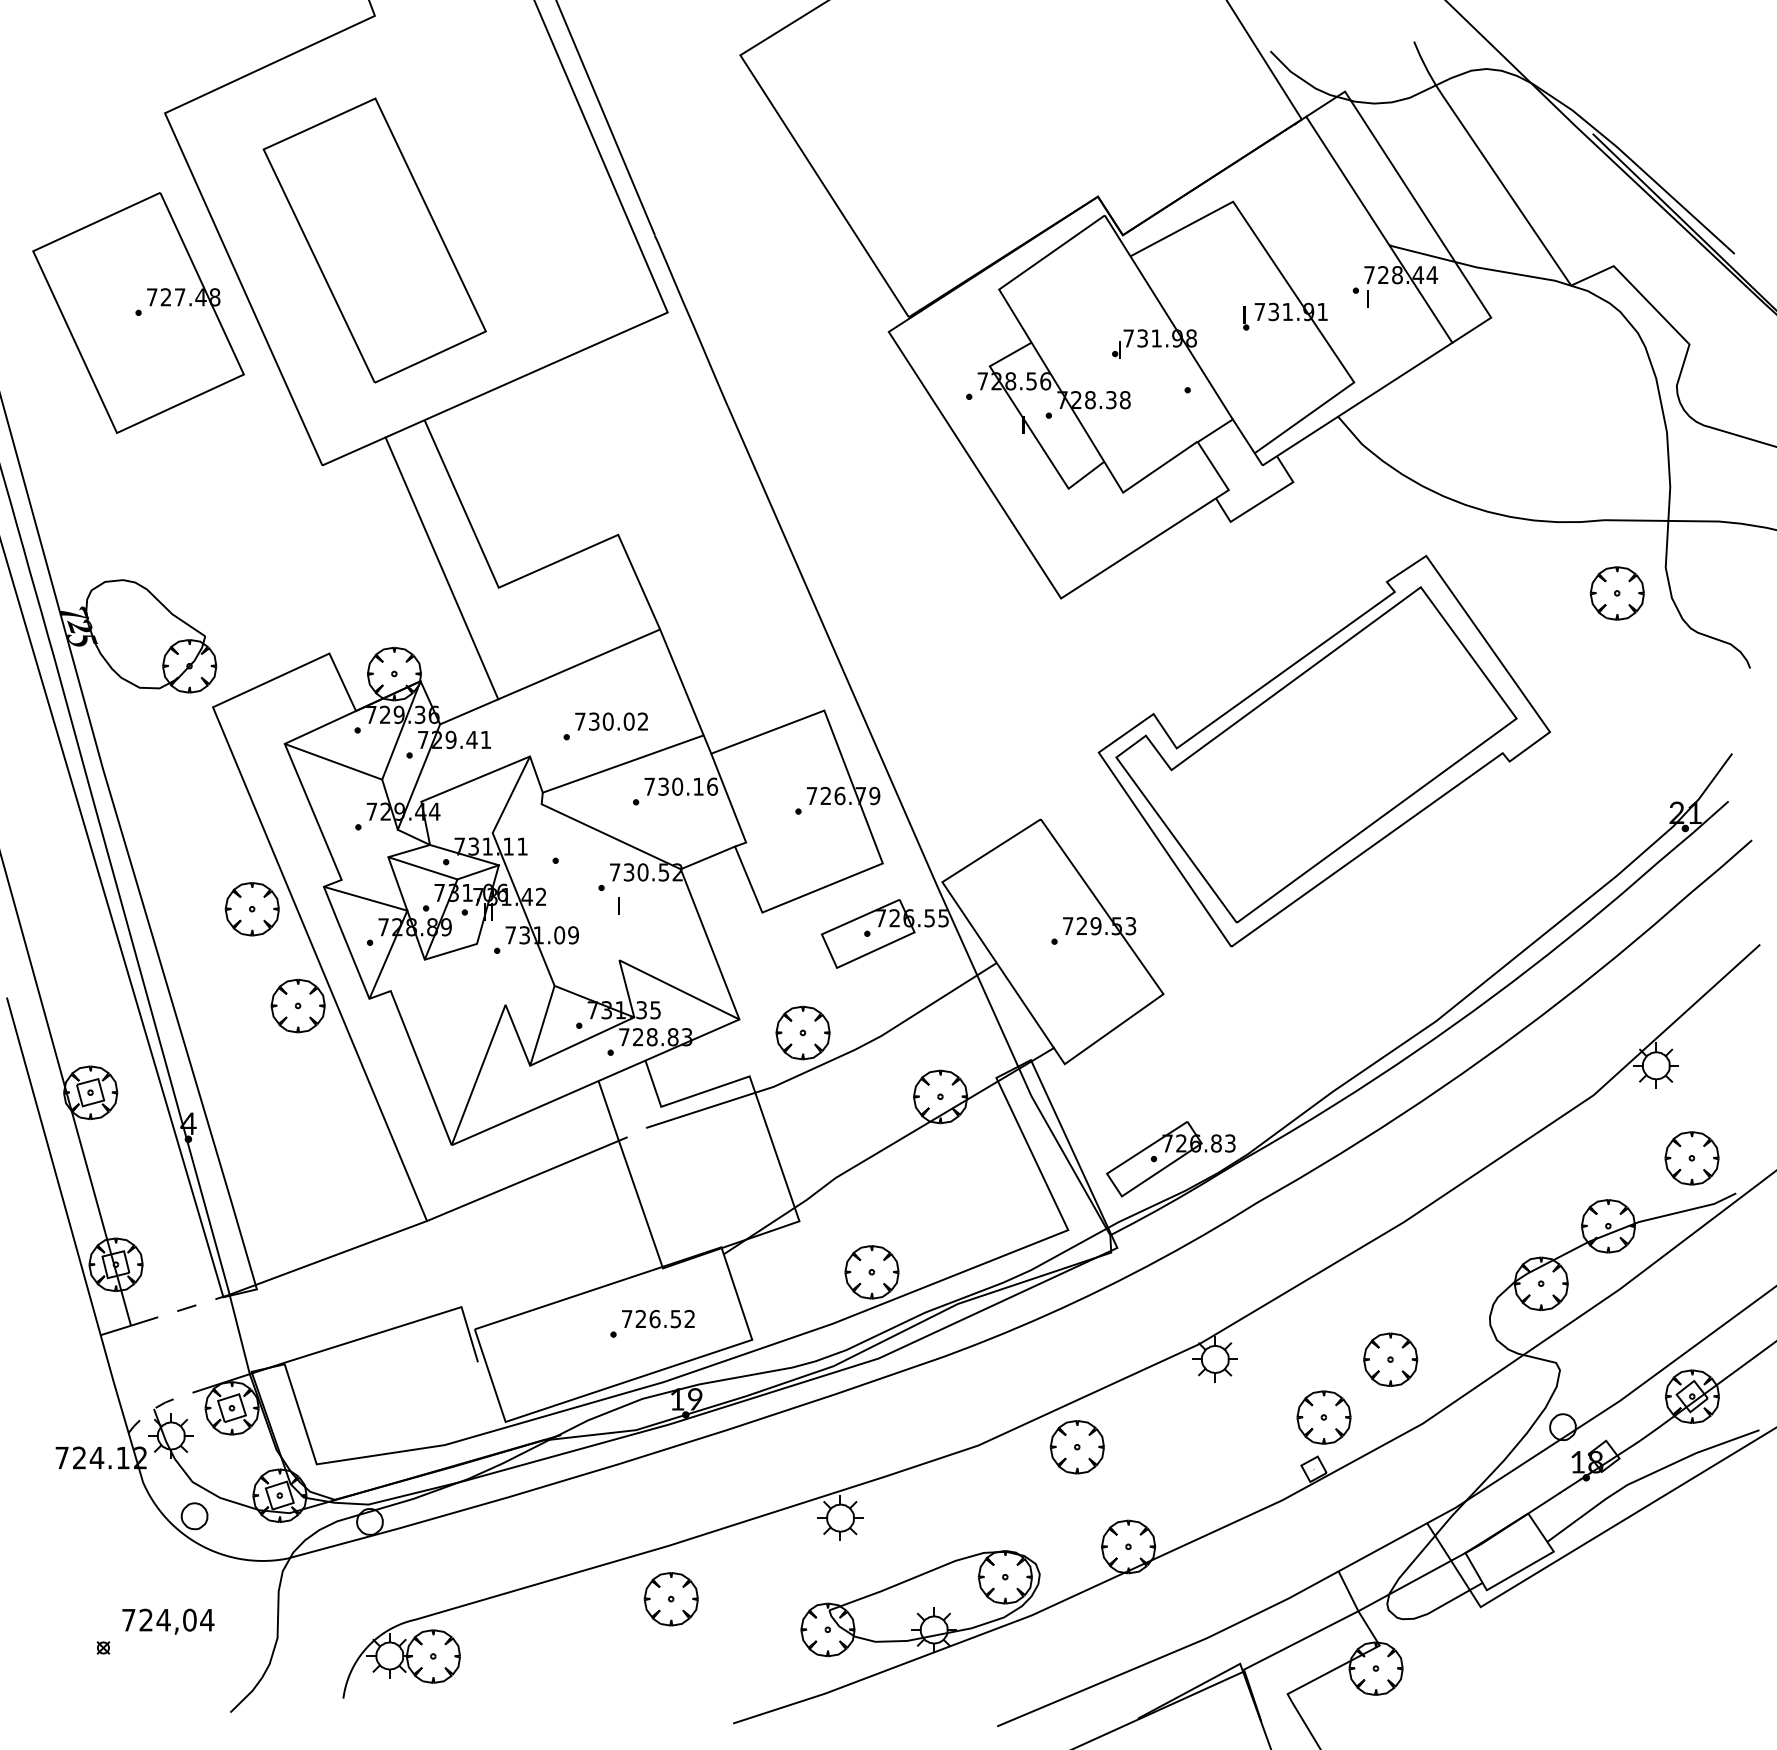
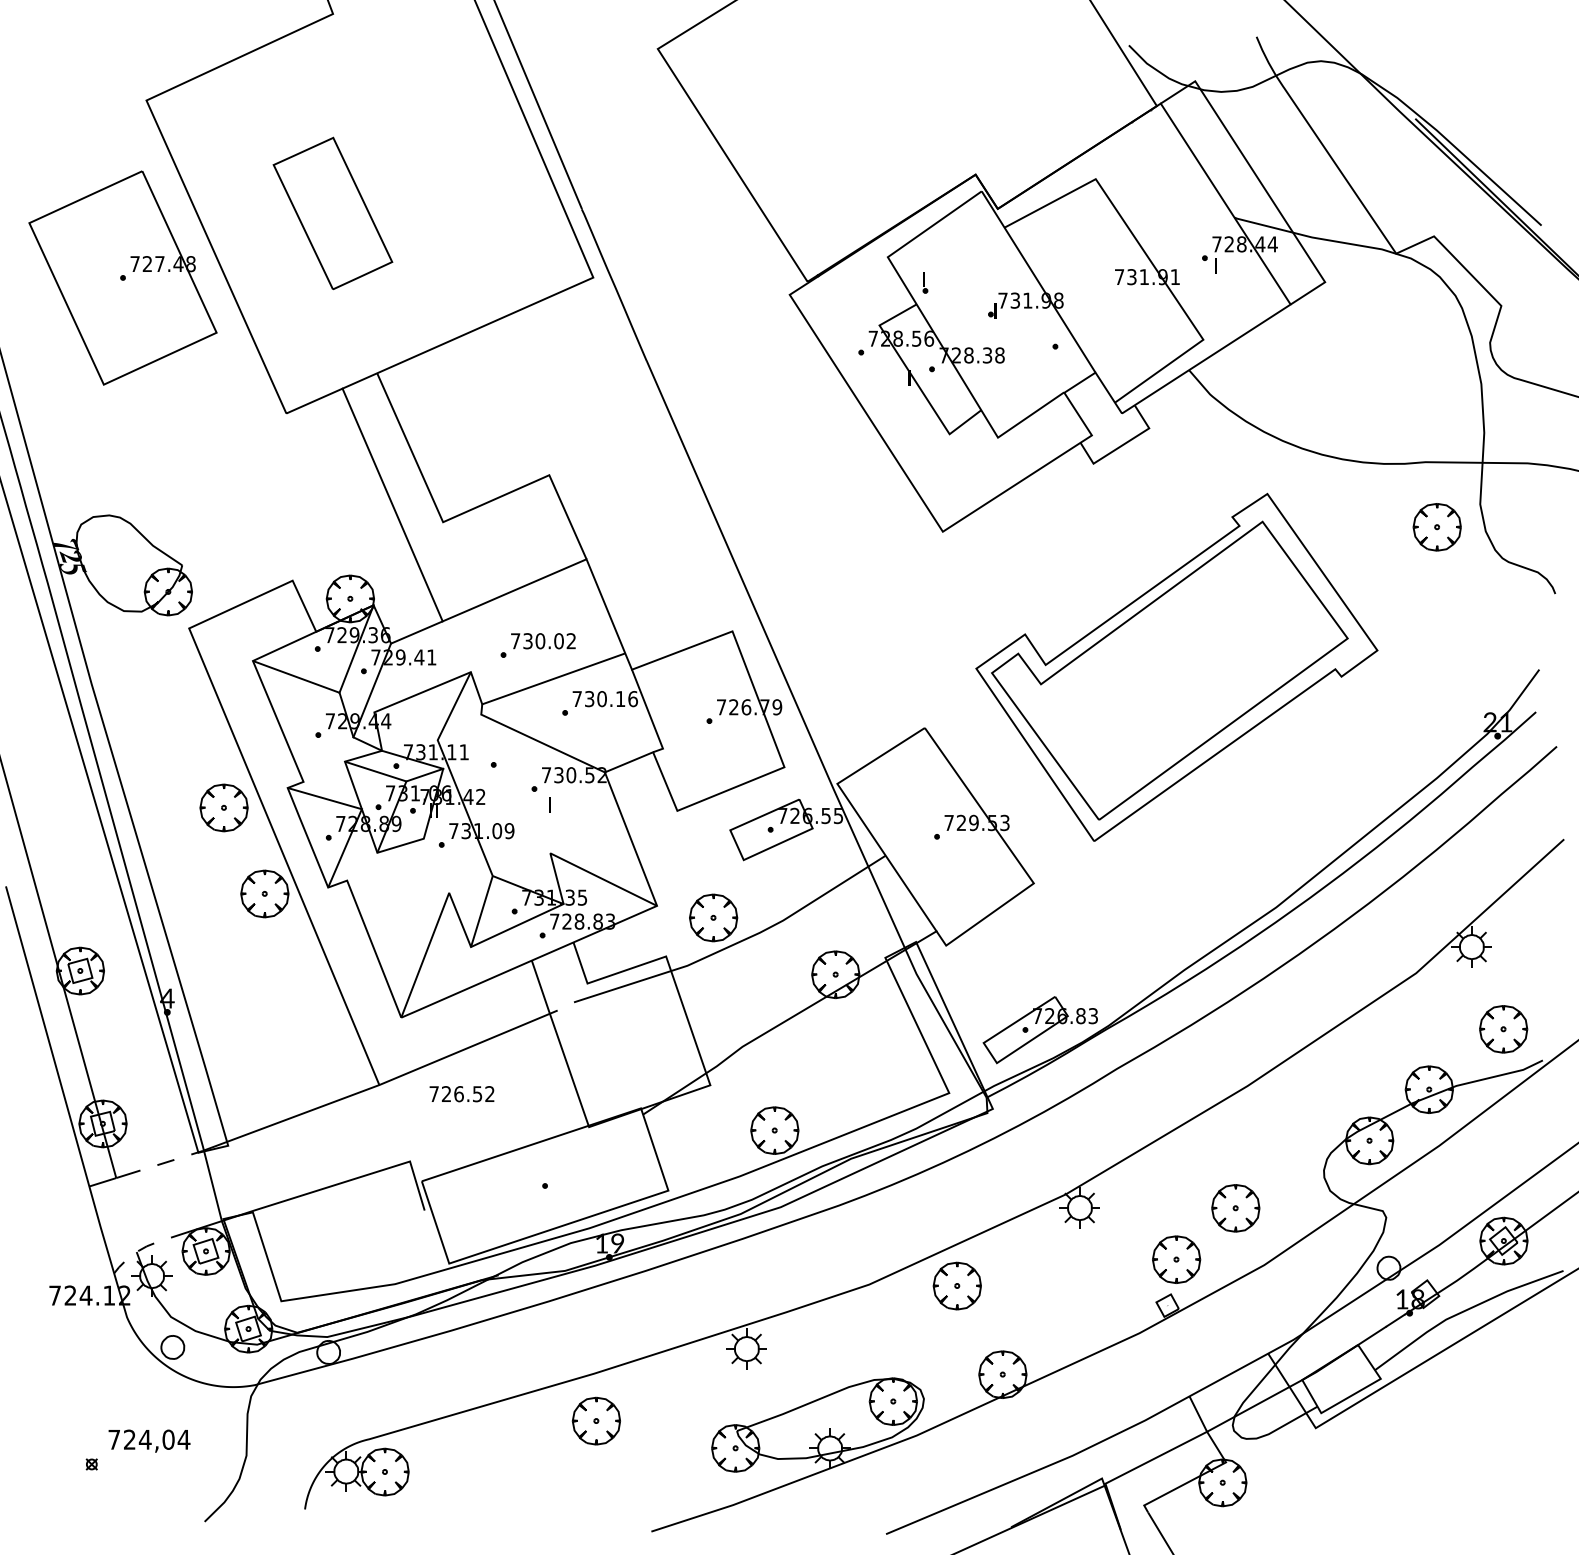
part: (374, 240) -> (332, 213), size x0.6
part: (1246, 318) -> (925, 282), moved
text: (657, 1319) -> (461, 1094), moved

